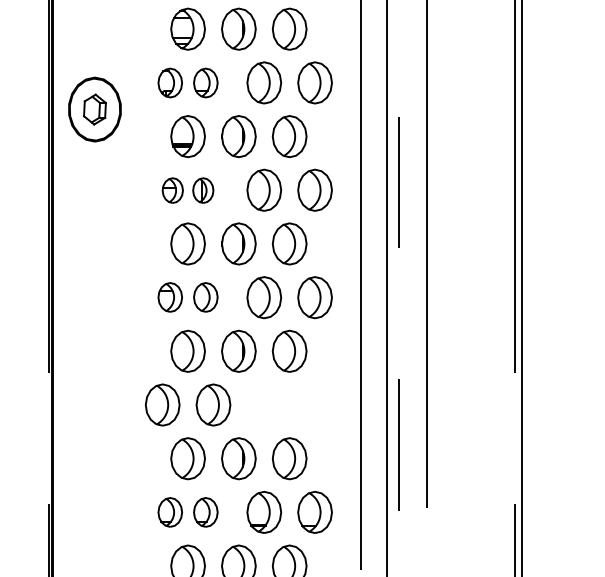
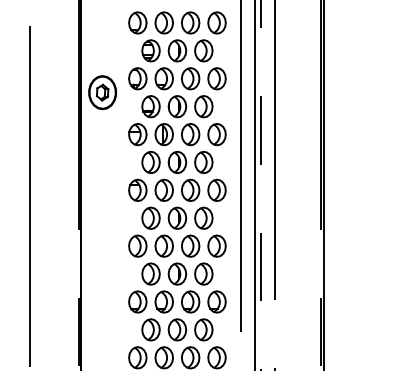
part: (187, 82) -> (150, 78), size x1.43
part: (187, 190) -> (150, 134), size x1.67
part: (187, 295) -> (150, 189), size x1.43
part: (289, 403) -> (203, 245), added
part: (187, 511) -> (150, 301), size x1.43

